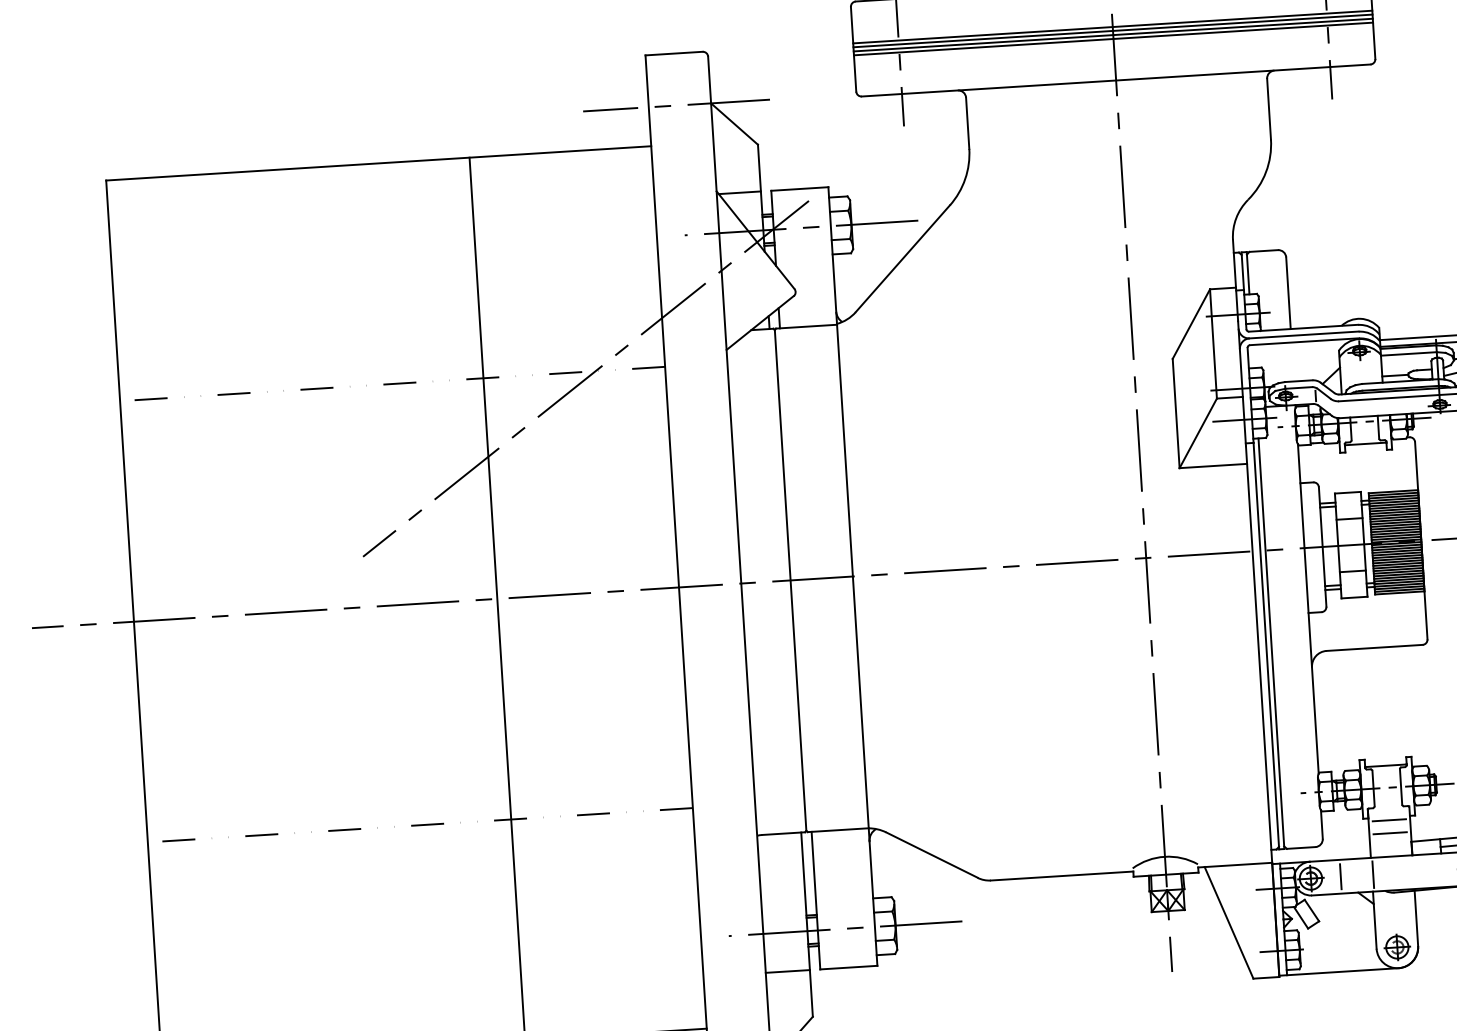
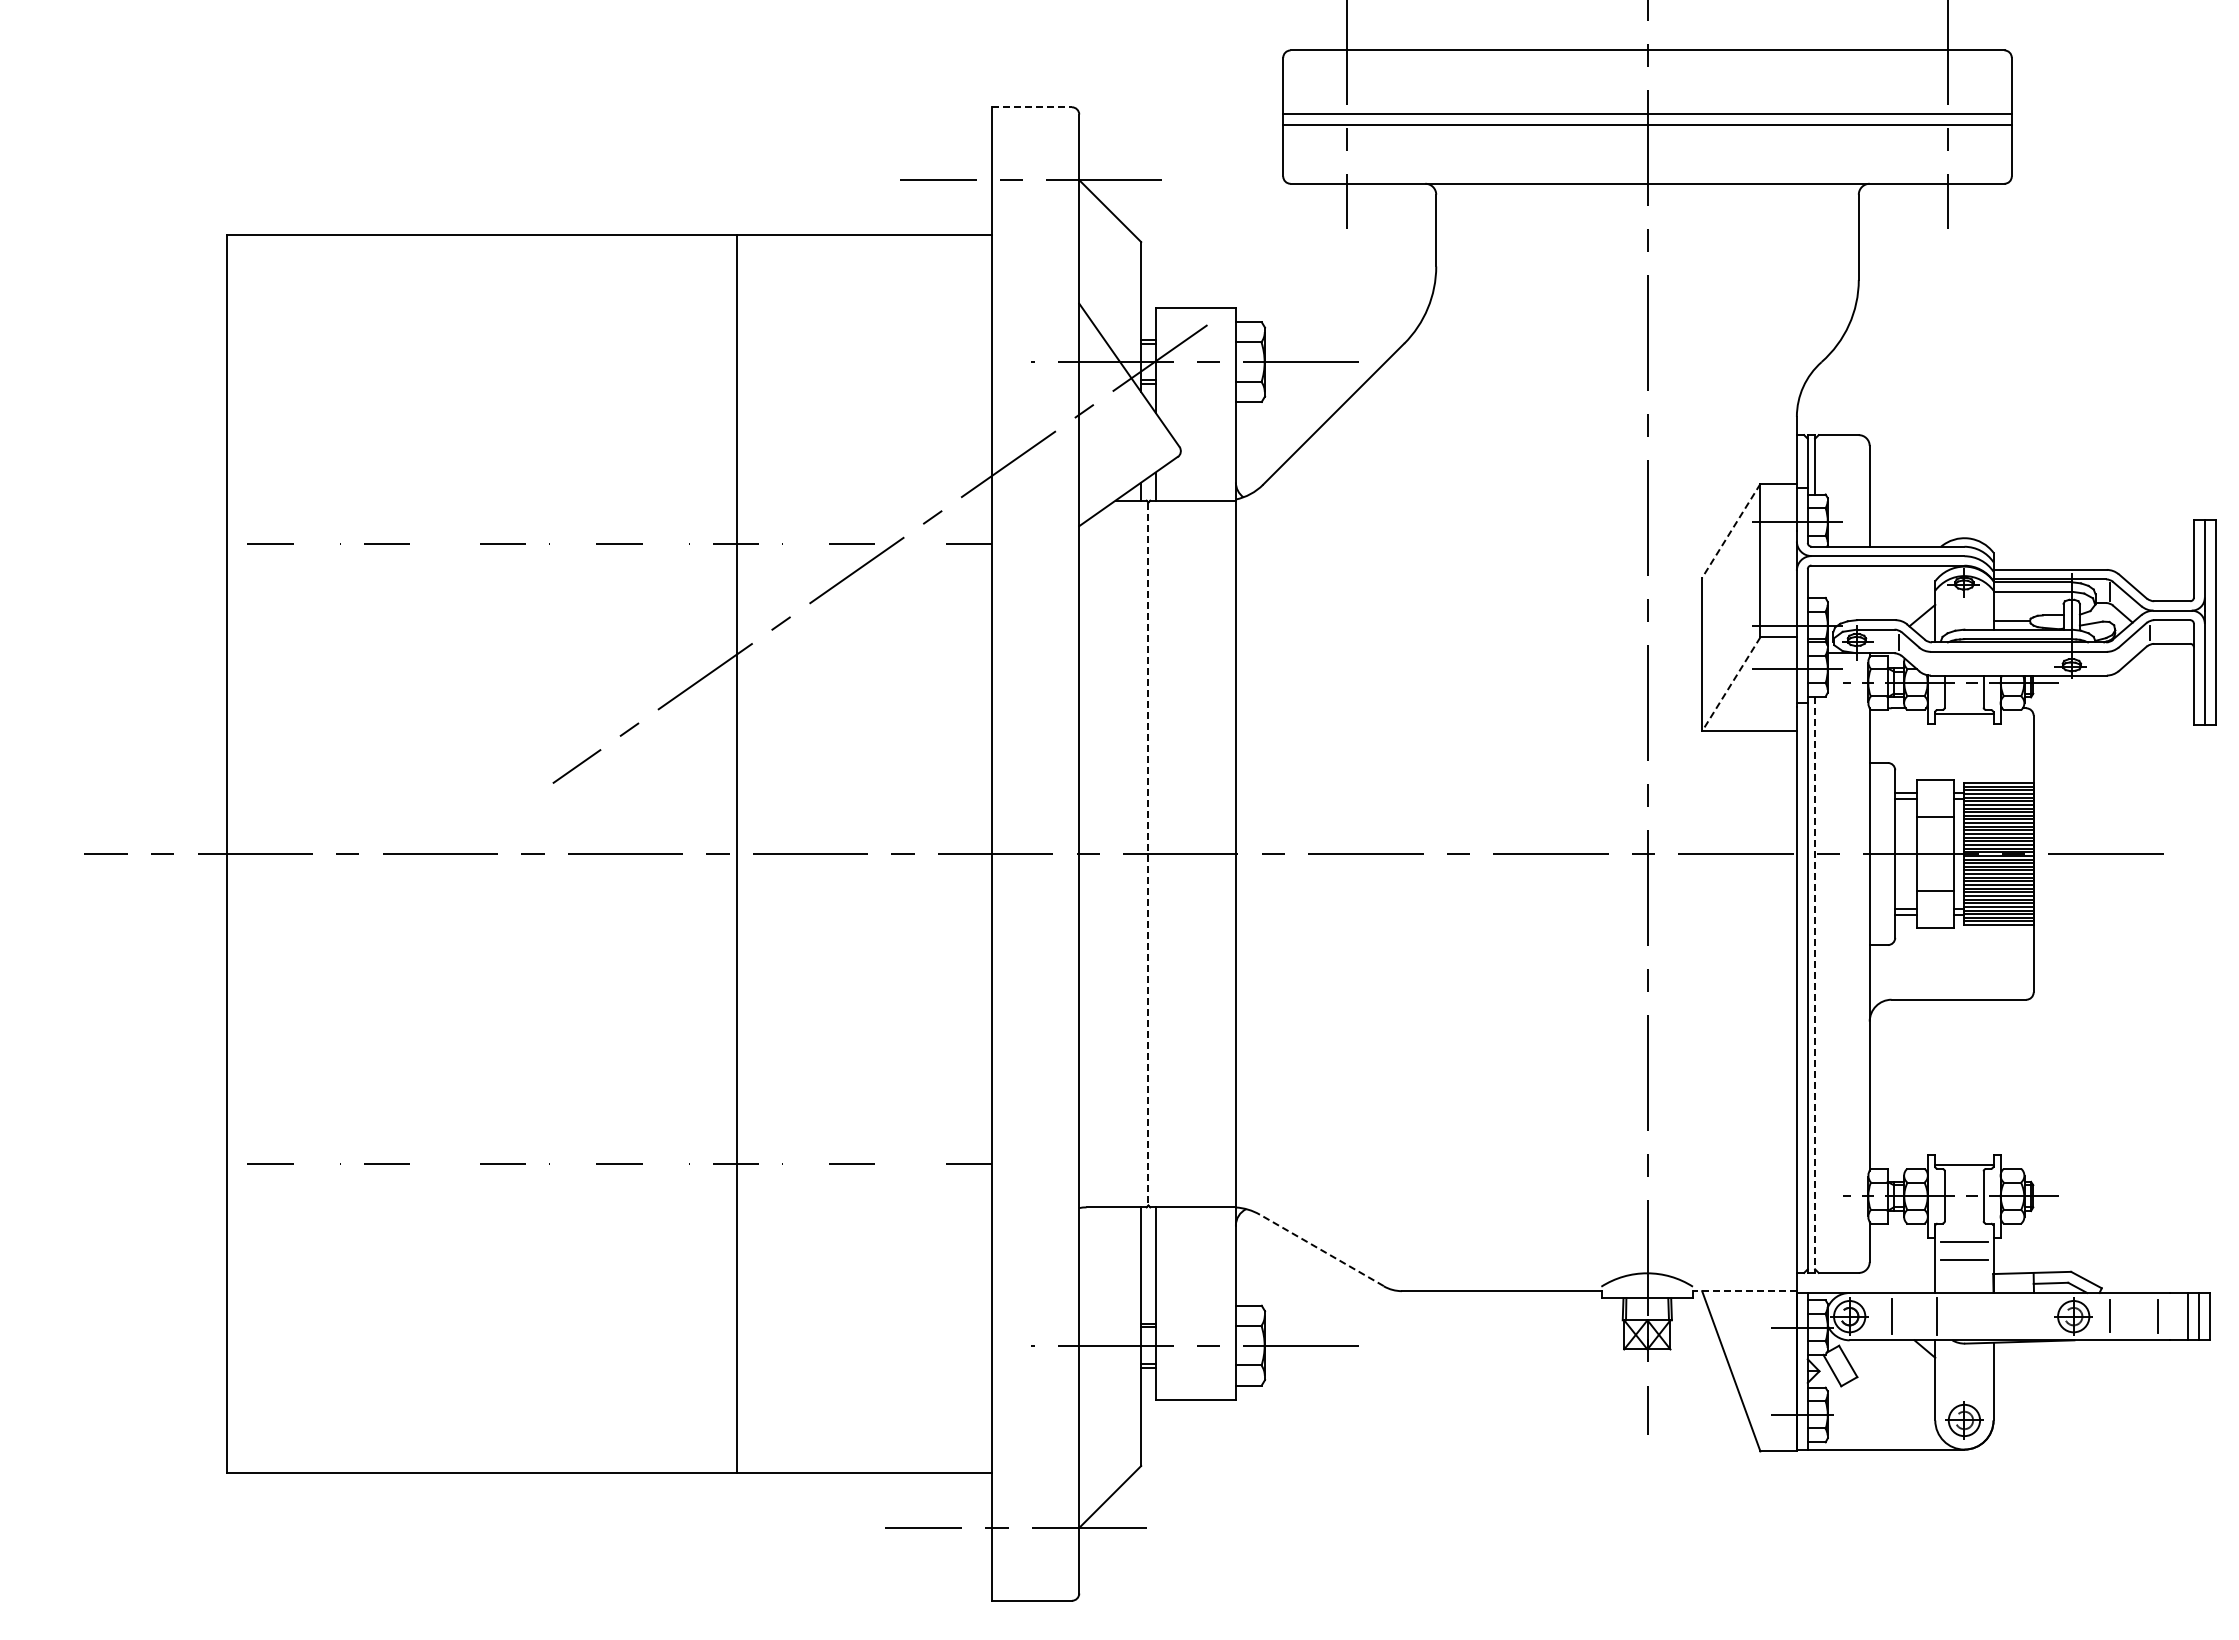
line: (1112, 26) -> (1647, 108), removed
line: (1113, 35) -> (1647, 120), removed
line: (674, 53) -> (1032, 107), solid -> dashed
line: (739, 192) -> (1111, 307), removed
line: (1191, 324) -> (1731, 531), solid -> dashed
line: (1198, 433) -> (1731, 684), solid -> dashed
line: (790, 580) -> (1148, 854), solid -> dashed
line: (1271, 644) -> (1815, 985), solid -> dashed
line: (931, 855) -> (1321, 1250), solid -> dashed
line: (1234, 865) -> (1744, 1291), solid -> dashed
line: (788, 971) -> (1110, 1400), removed

